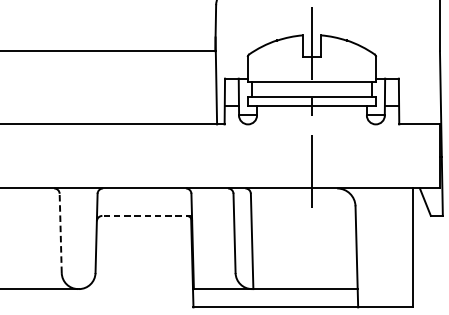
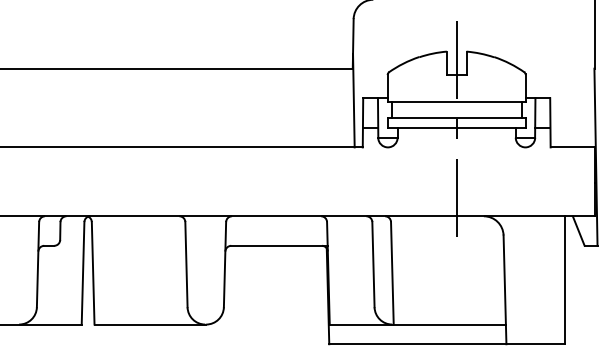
line: (146, 215) -> (278, 245), dashed -> solid
line: (60, 233) -> (186, 264), dashed -> solid

